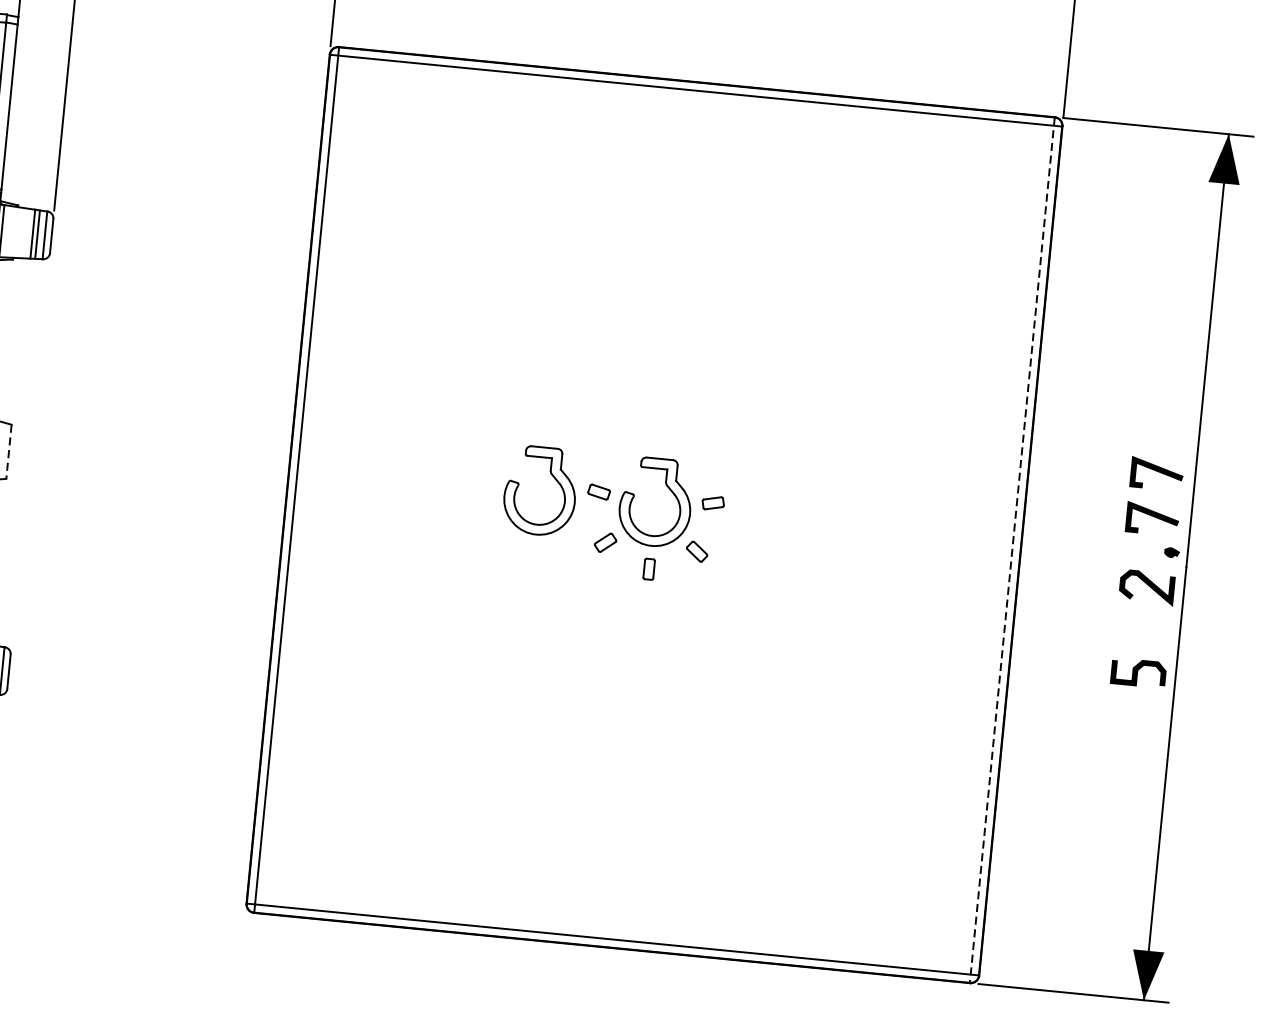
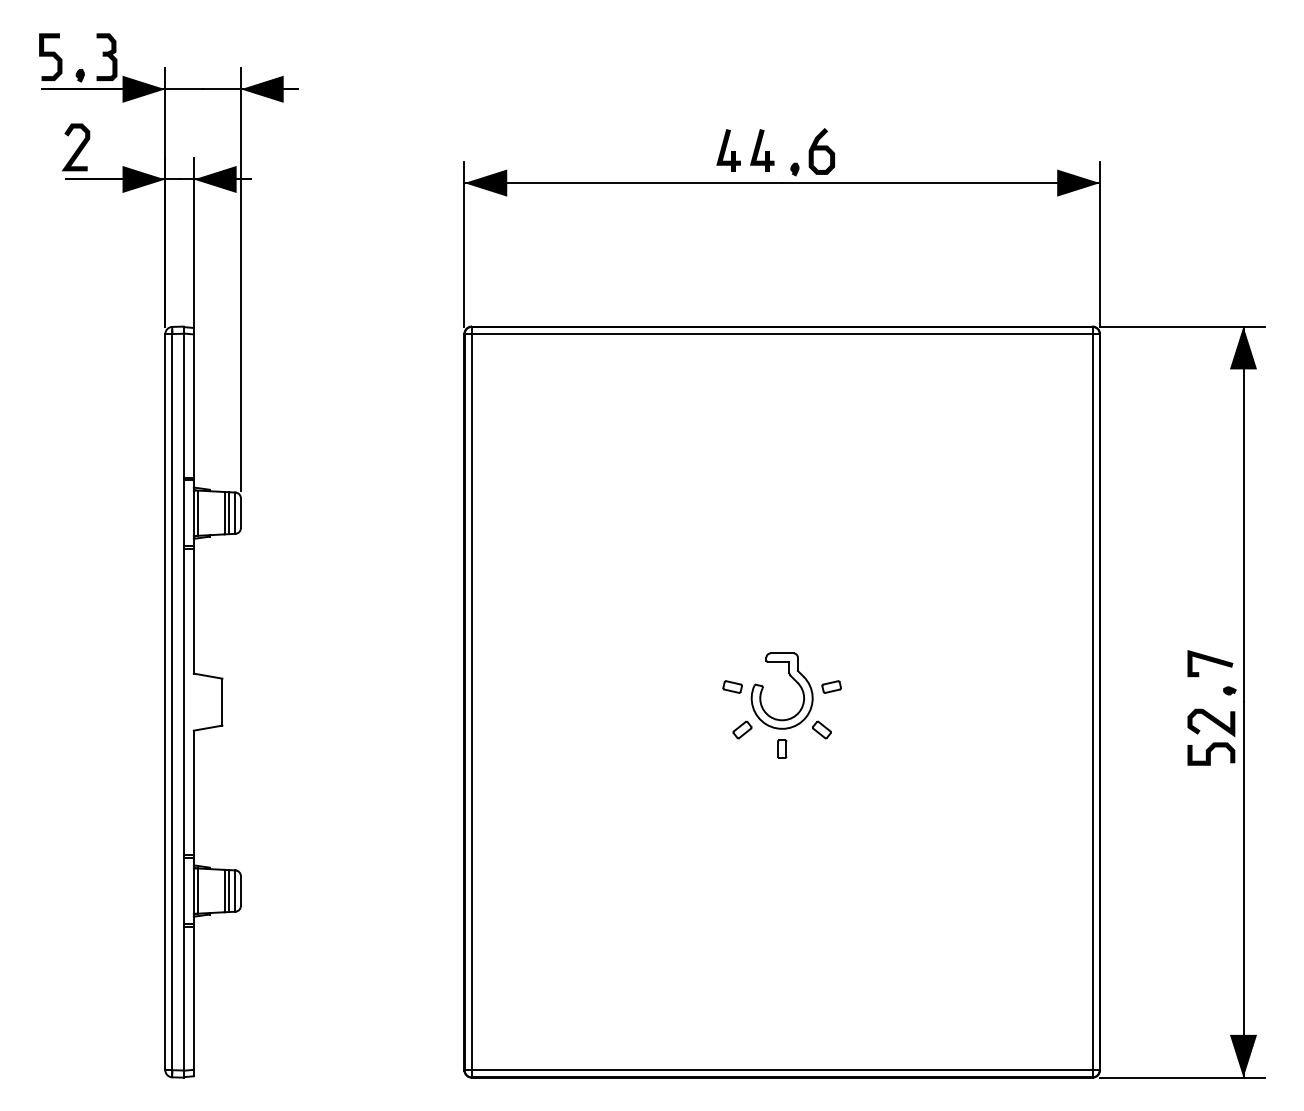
line: (9, 452) -> (222, 702), dashed -> solid
line: (1157, 471) -> (1210, 622), removed
part: (553, 478) -> (692, 679), removed
line: (1012, 550) -> (1092, 702), dashed -> solid
curve: (1137, 672) -> (1210, 753), moved

